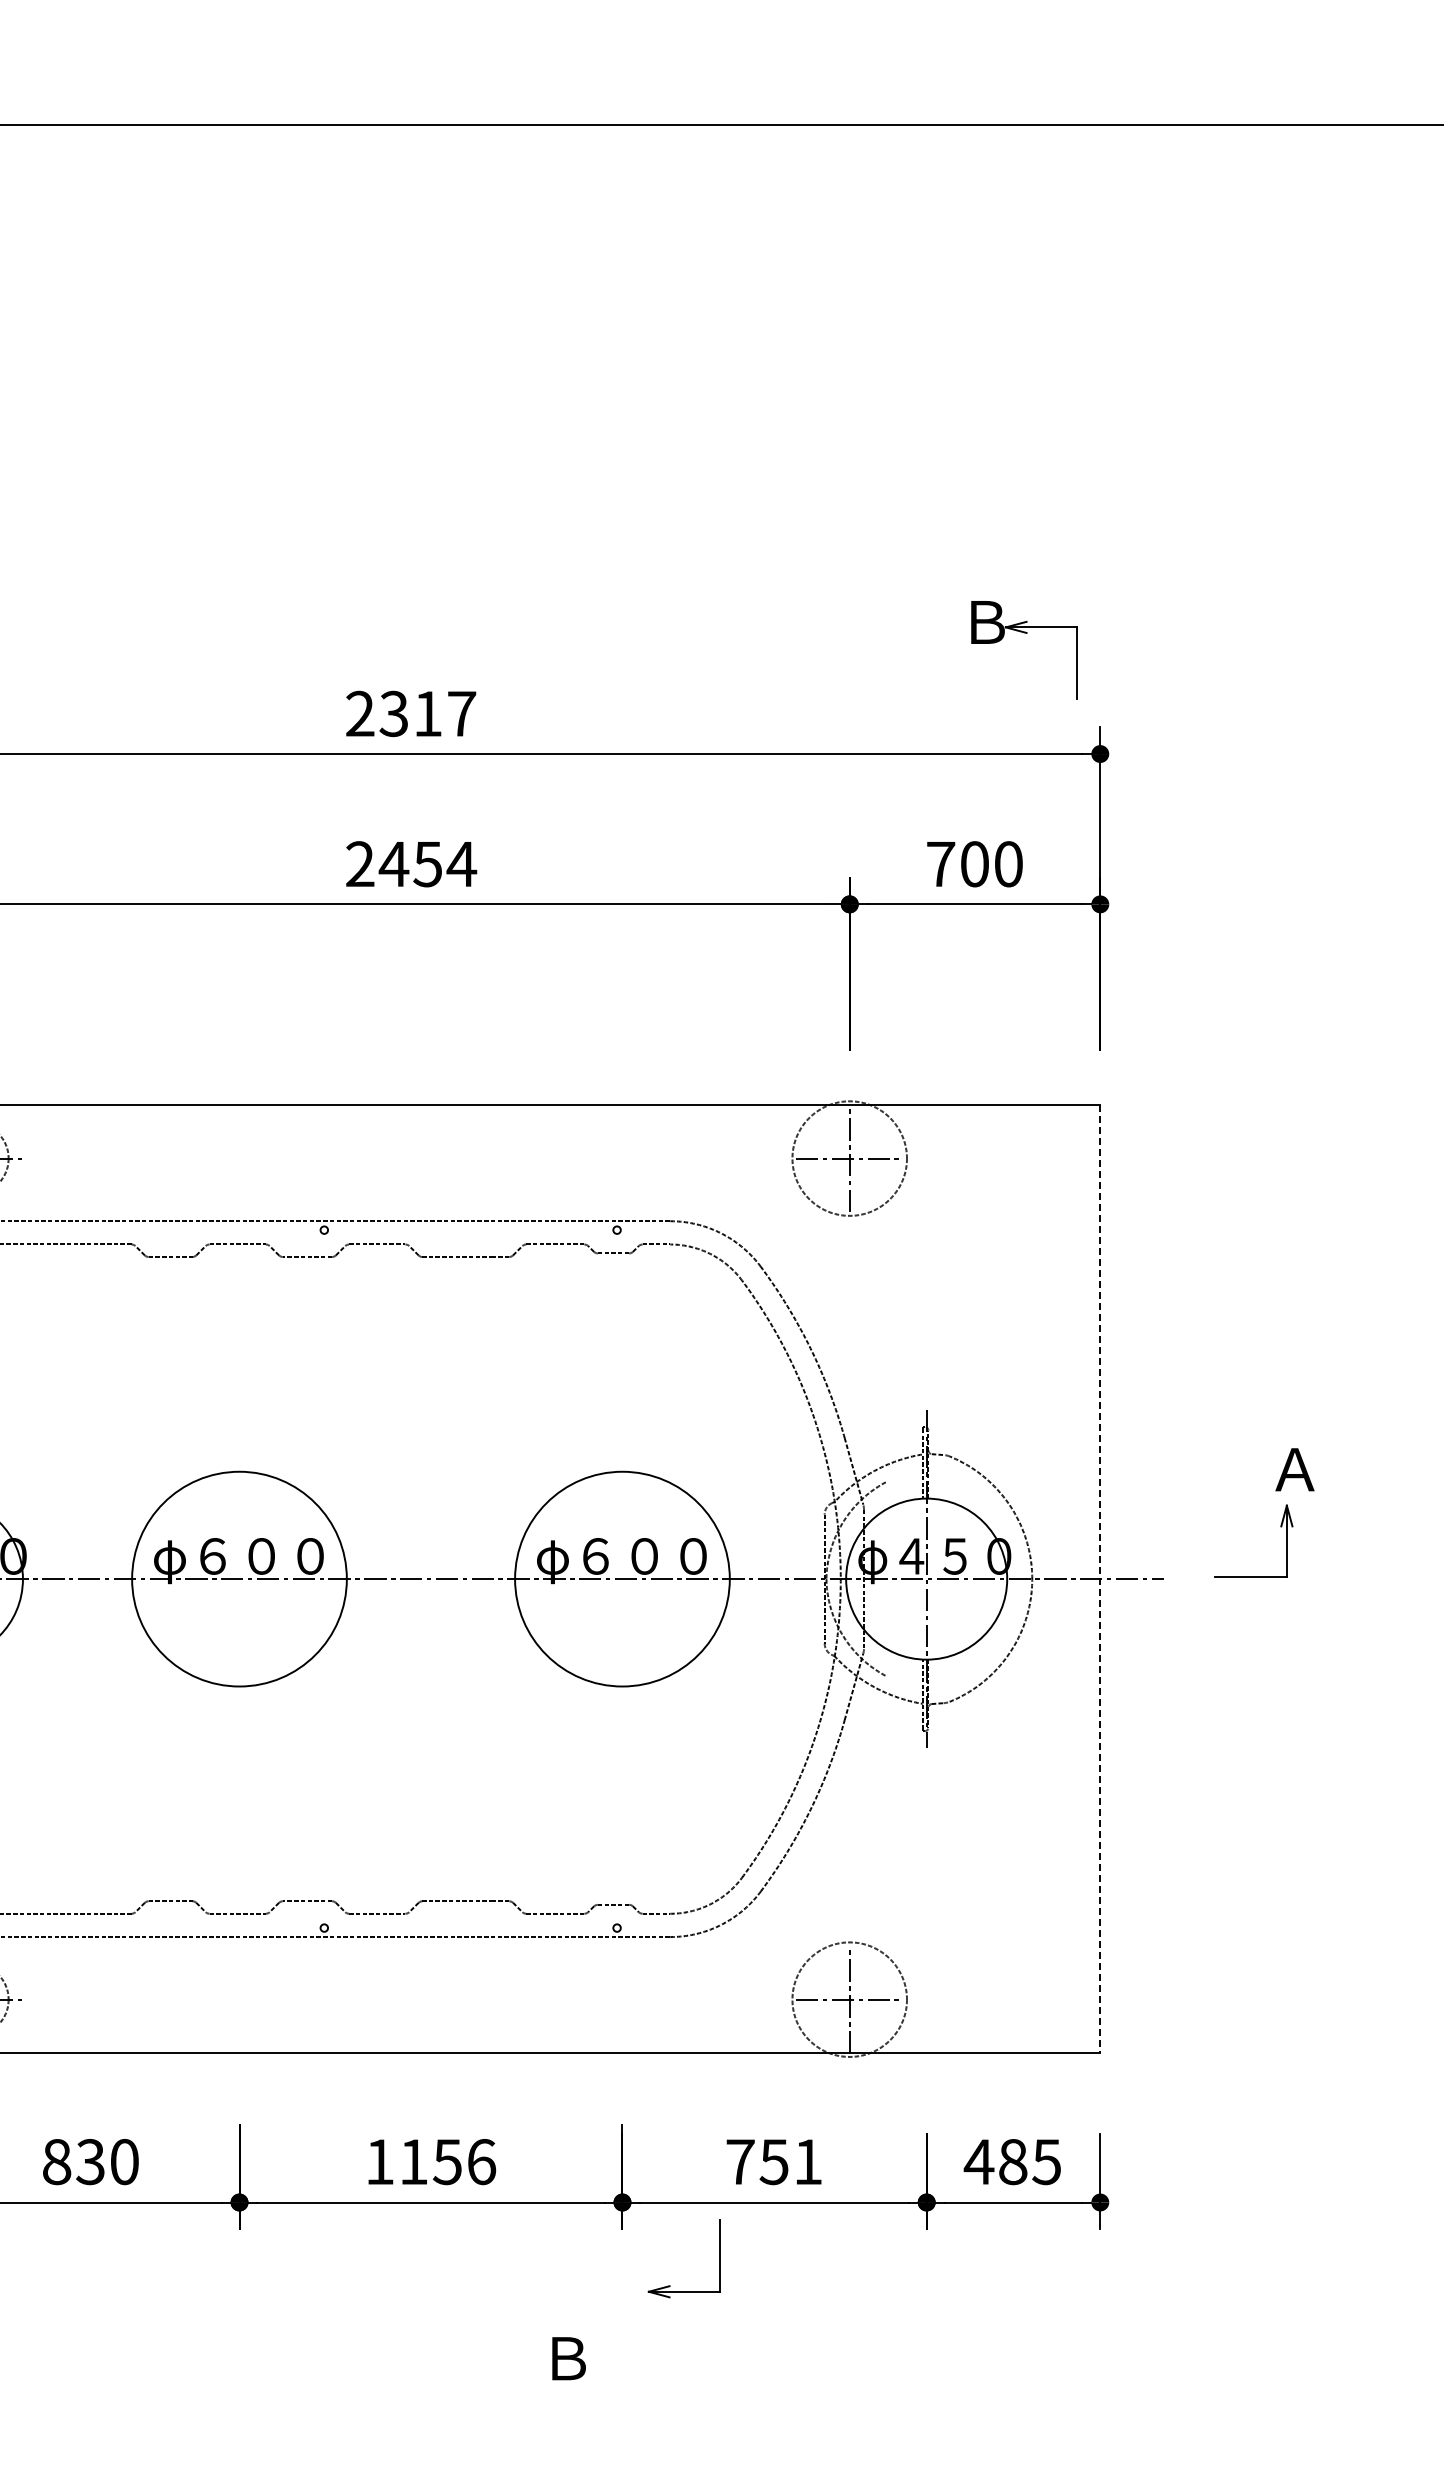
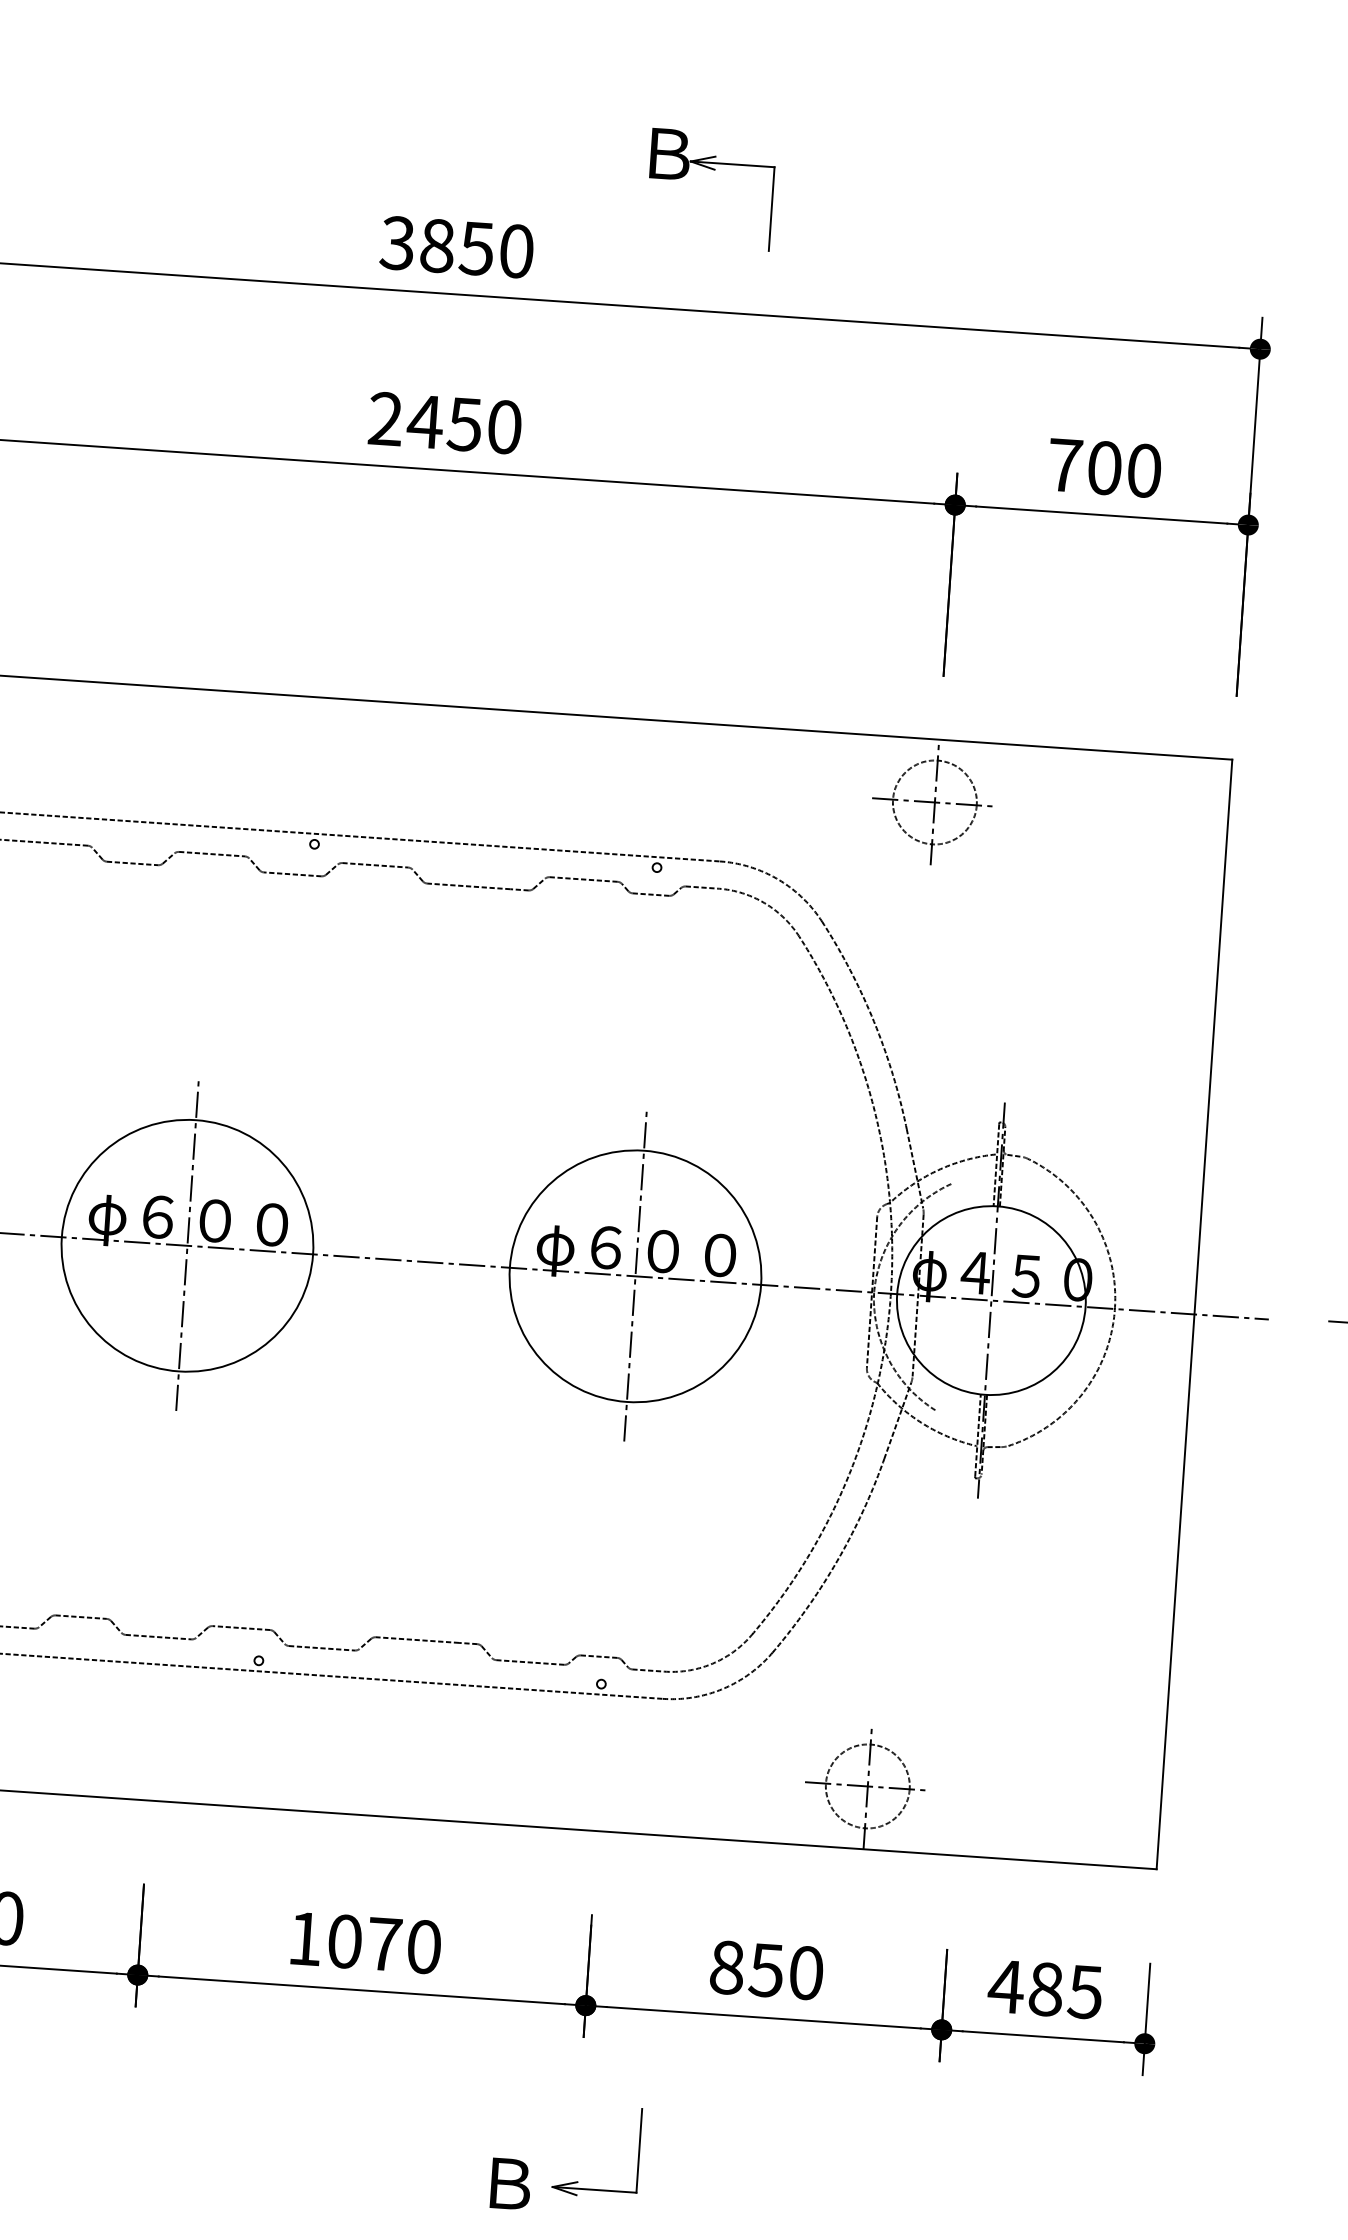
part: (1024, 633) -> (712, 170), moved
text: (410, 713) -> (456, 246), 2317 -> 3850
text: (461, 864) -> (504, 427), 2454 -> 2450
circle: (849, 1158) -> (934, 802), size x0.62
line: (239, 1578) -> (187, 1245), added
line: (622, 1578) -> (635, 1275), added
line: (1100, 1579) -> (1194, 1314), dashed -> solid
circle: (849, 1999) -> (867, 1786), size x0.62
text: (448, 2162) -> (385, 1944), 1156 -> 1070
text: (774, 2162) -> (766, 1970), 751 -> 850
part: (670, 2285) -> (578, 2181), moved

